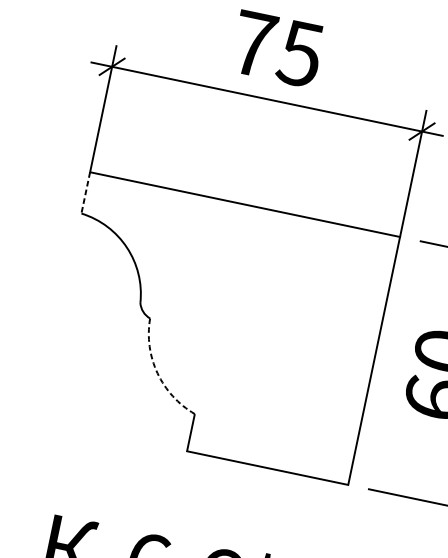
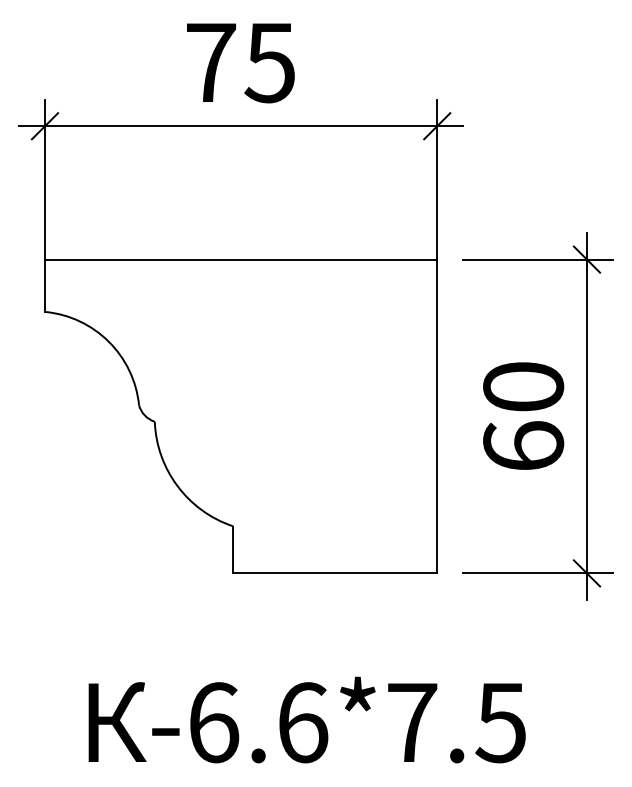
line: (85, 193) -> (44, 286), dashed -> solid
arc: (157, 373) -> (177, 486), dashed -> solid

